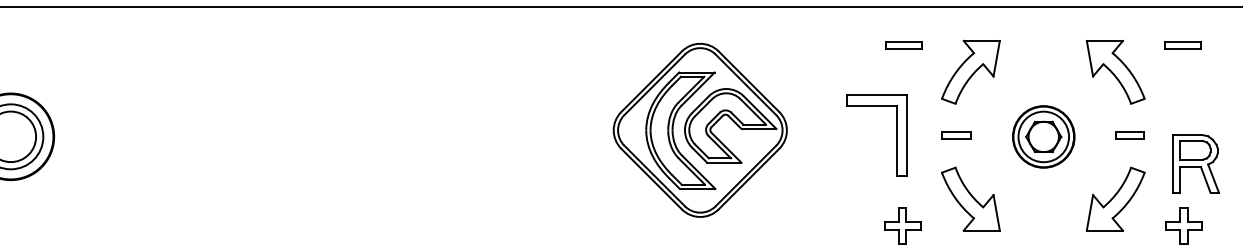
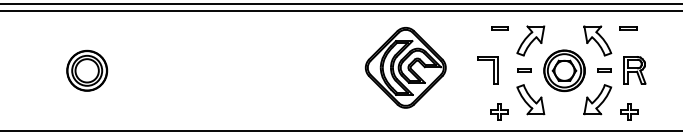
part: (877, 136) -> (487, 70), size x0.71
part: (1043, 136) -> (564, 70), size x1.43
part: (1195, 164) -> (634, 70), moved

